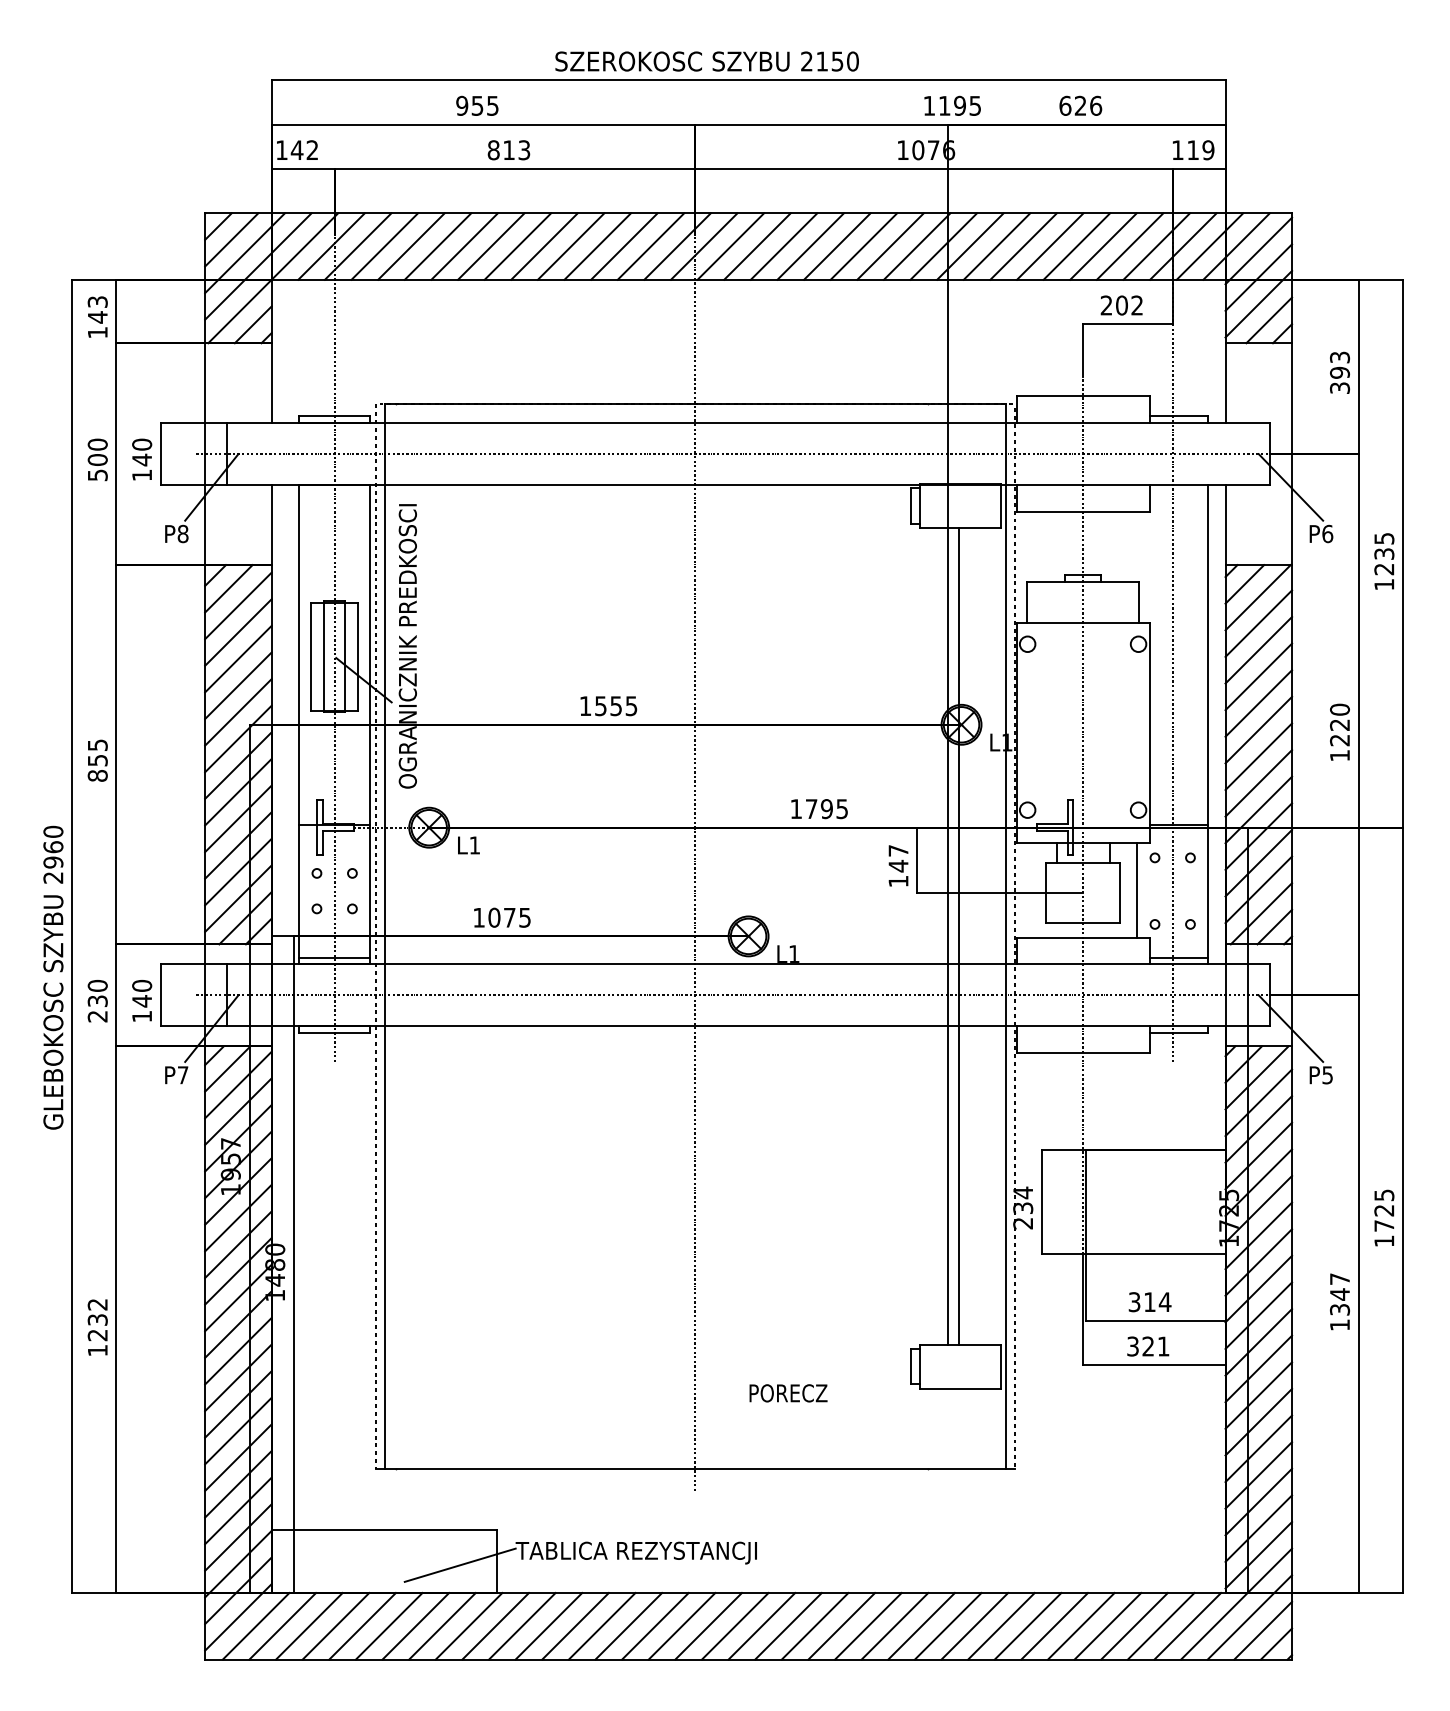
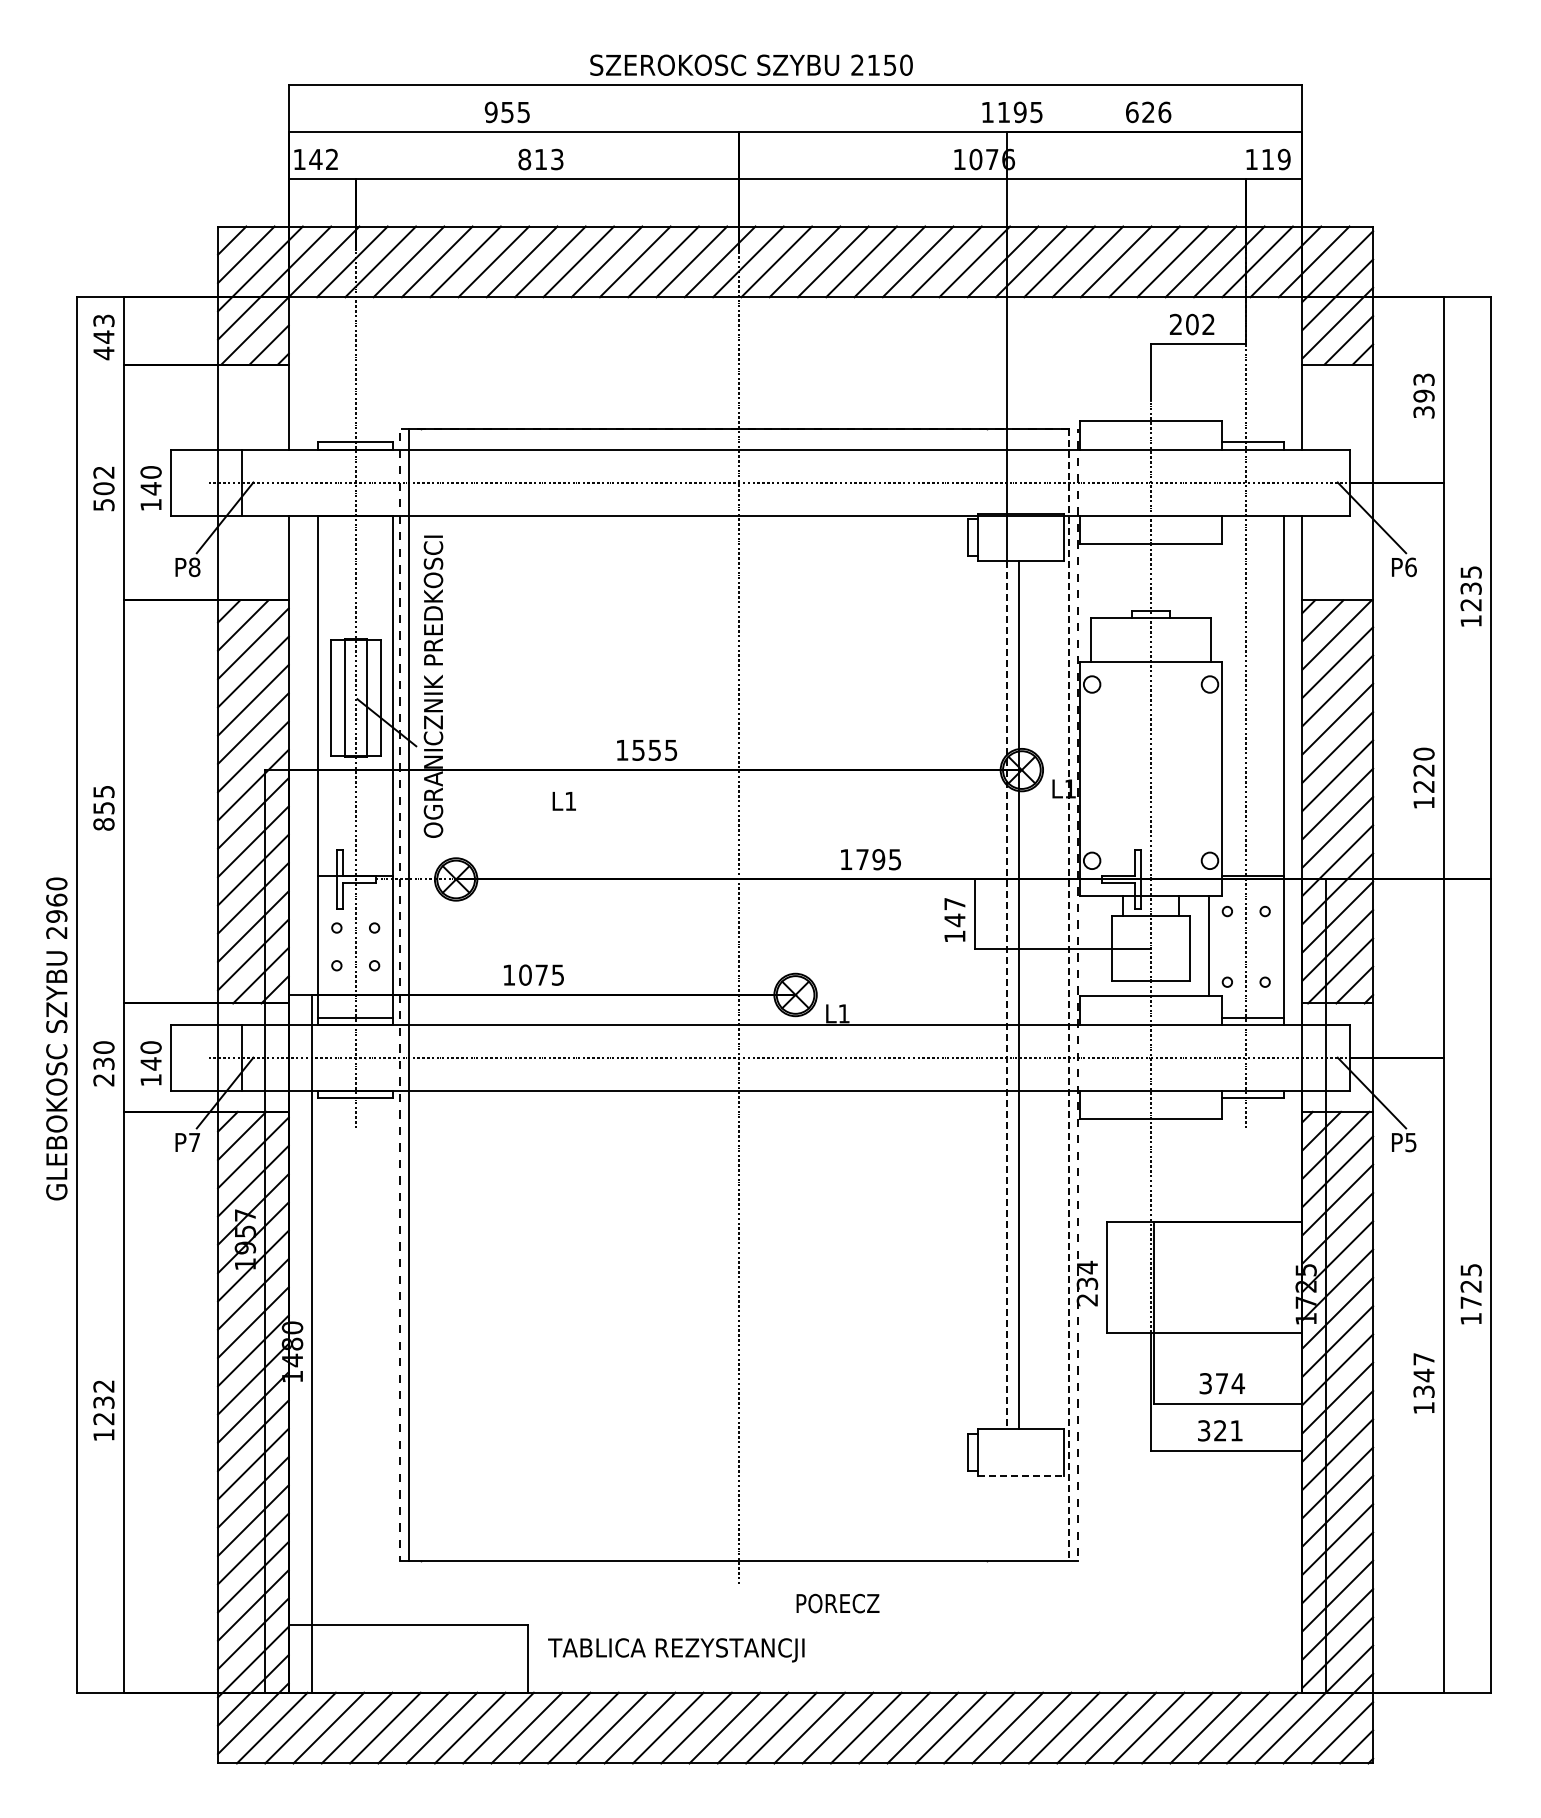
text: (97, 332) -> (103, 353), 143 -> 443
text: (97, 444) -> (103, 472), 500 -> 502
text: (468, 845) -> (563, 801), moved
line: (948, 935) -> (1007, 994), solid -> dashed
line: (1006, 935) -> (1069, 994), solid -> dashed
text: (1149, 1302) -> (1221, 1383), 314 -> 374
line: (961, 1388) -> (1021, 1475), solid -> dashed
text: (788, 1393) -> (837, 1603), moved
line: (460, 1564) -> (489, 1662), removed

